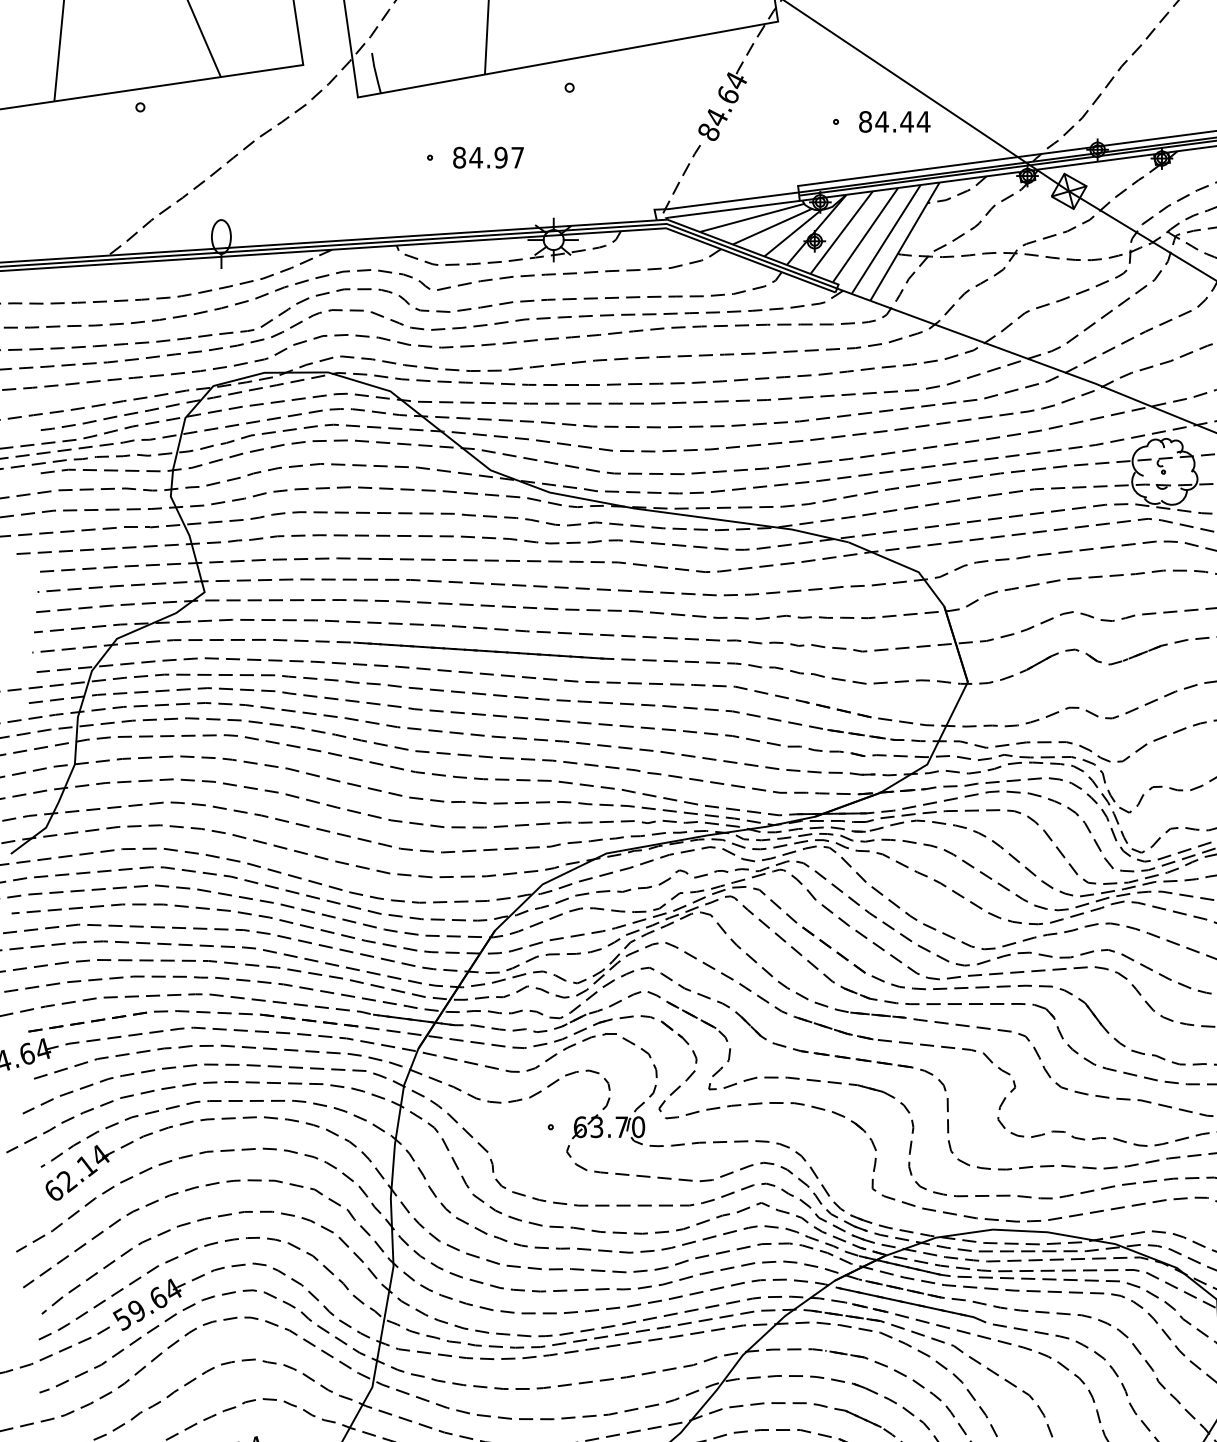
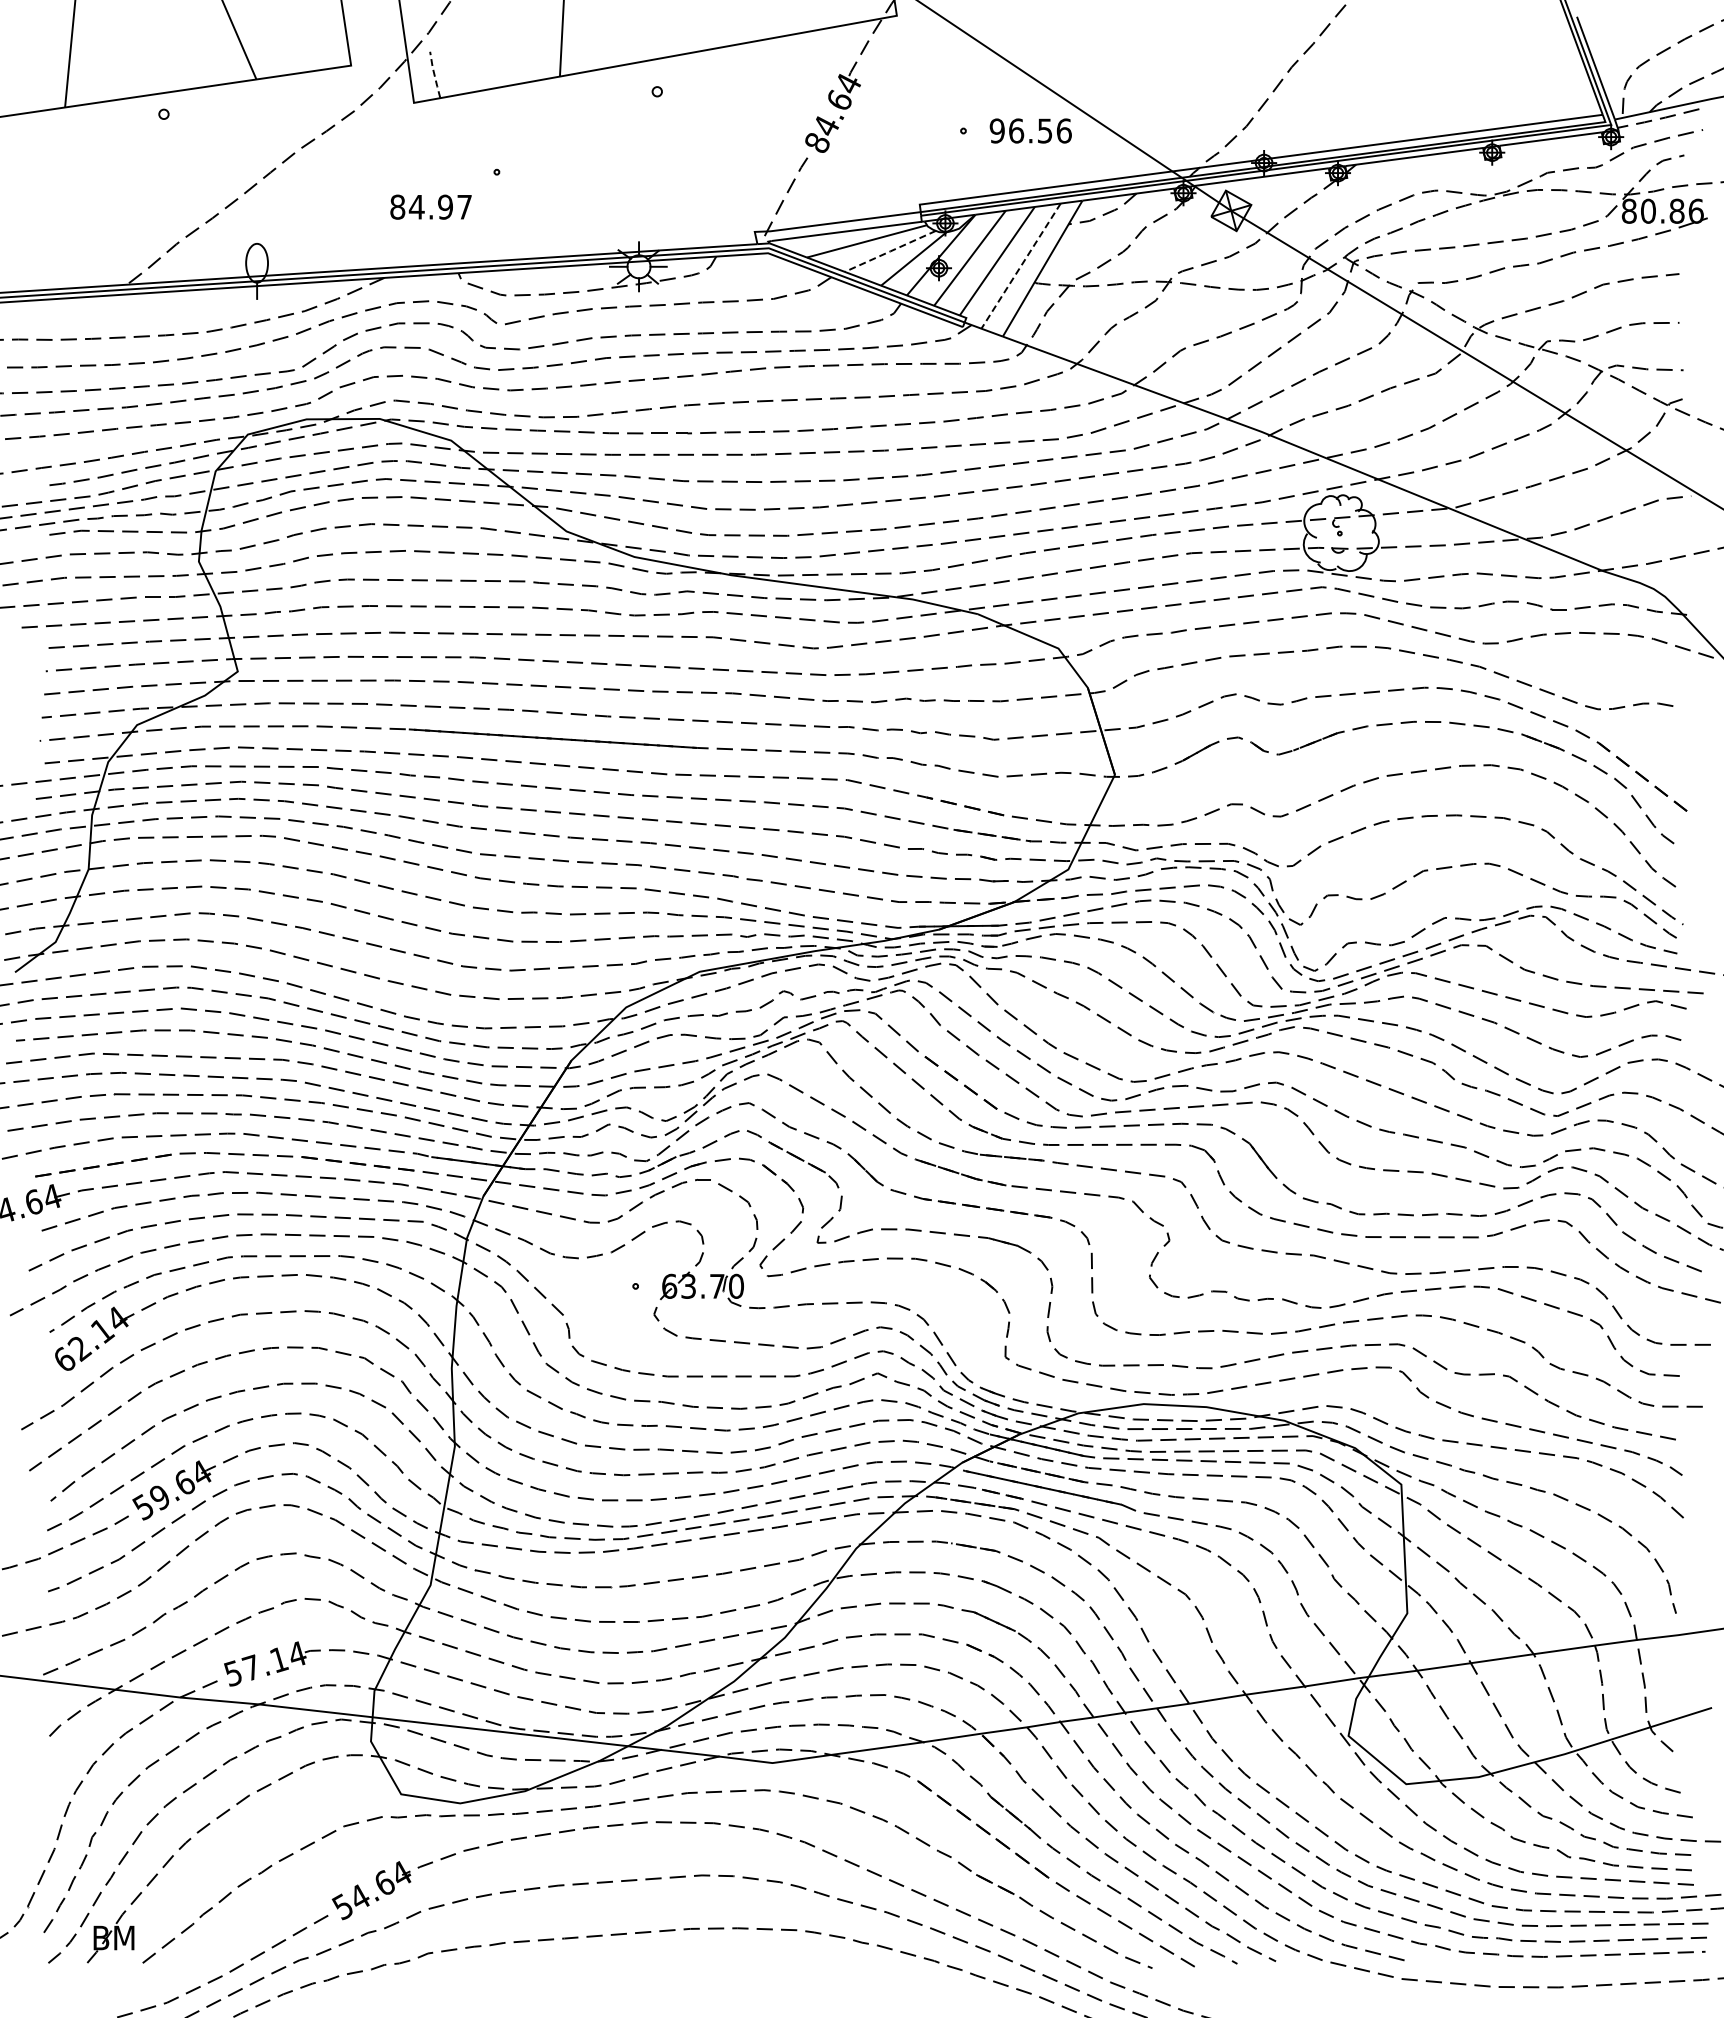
line: (375, 72) -> (434, 74), solid -> dashed
text: (894, 121) -> (1030, 130), 84.44 -> 96.56
text: (488, 157) -> (430, 206), moved
line: (772, 226) -> (890, 251), solid -> dashed
line: (886, 239) -> (1021, 266), solid -> dashed

